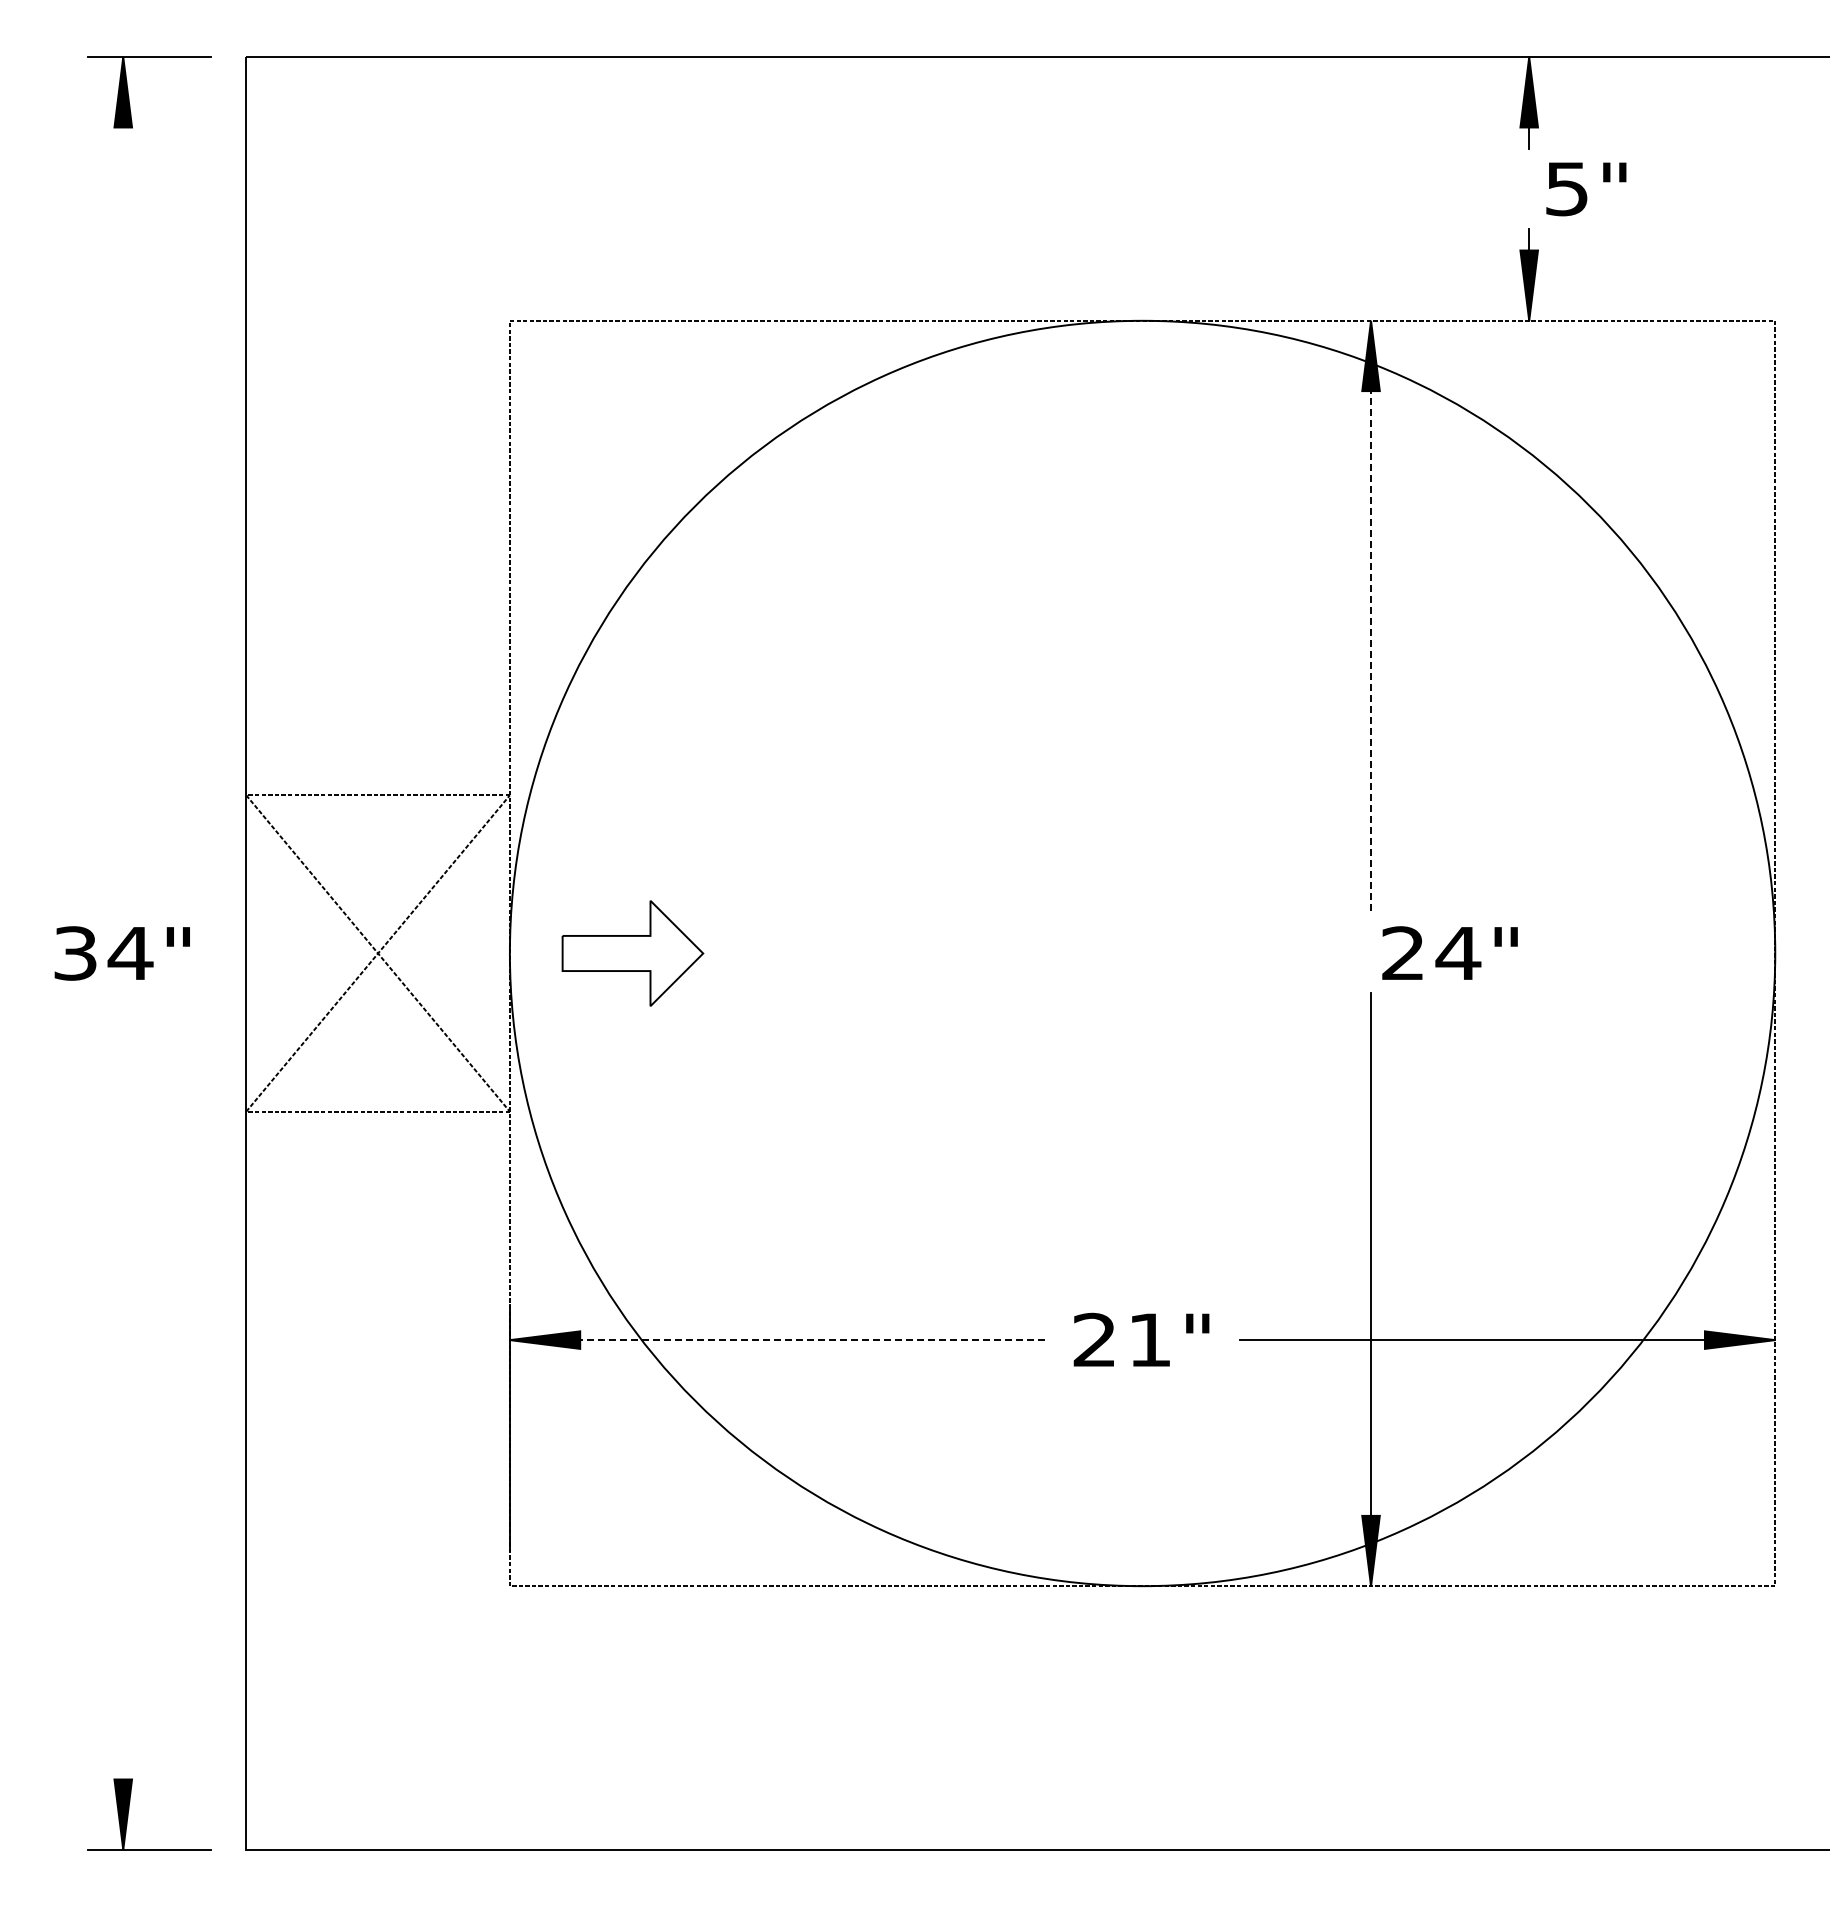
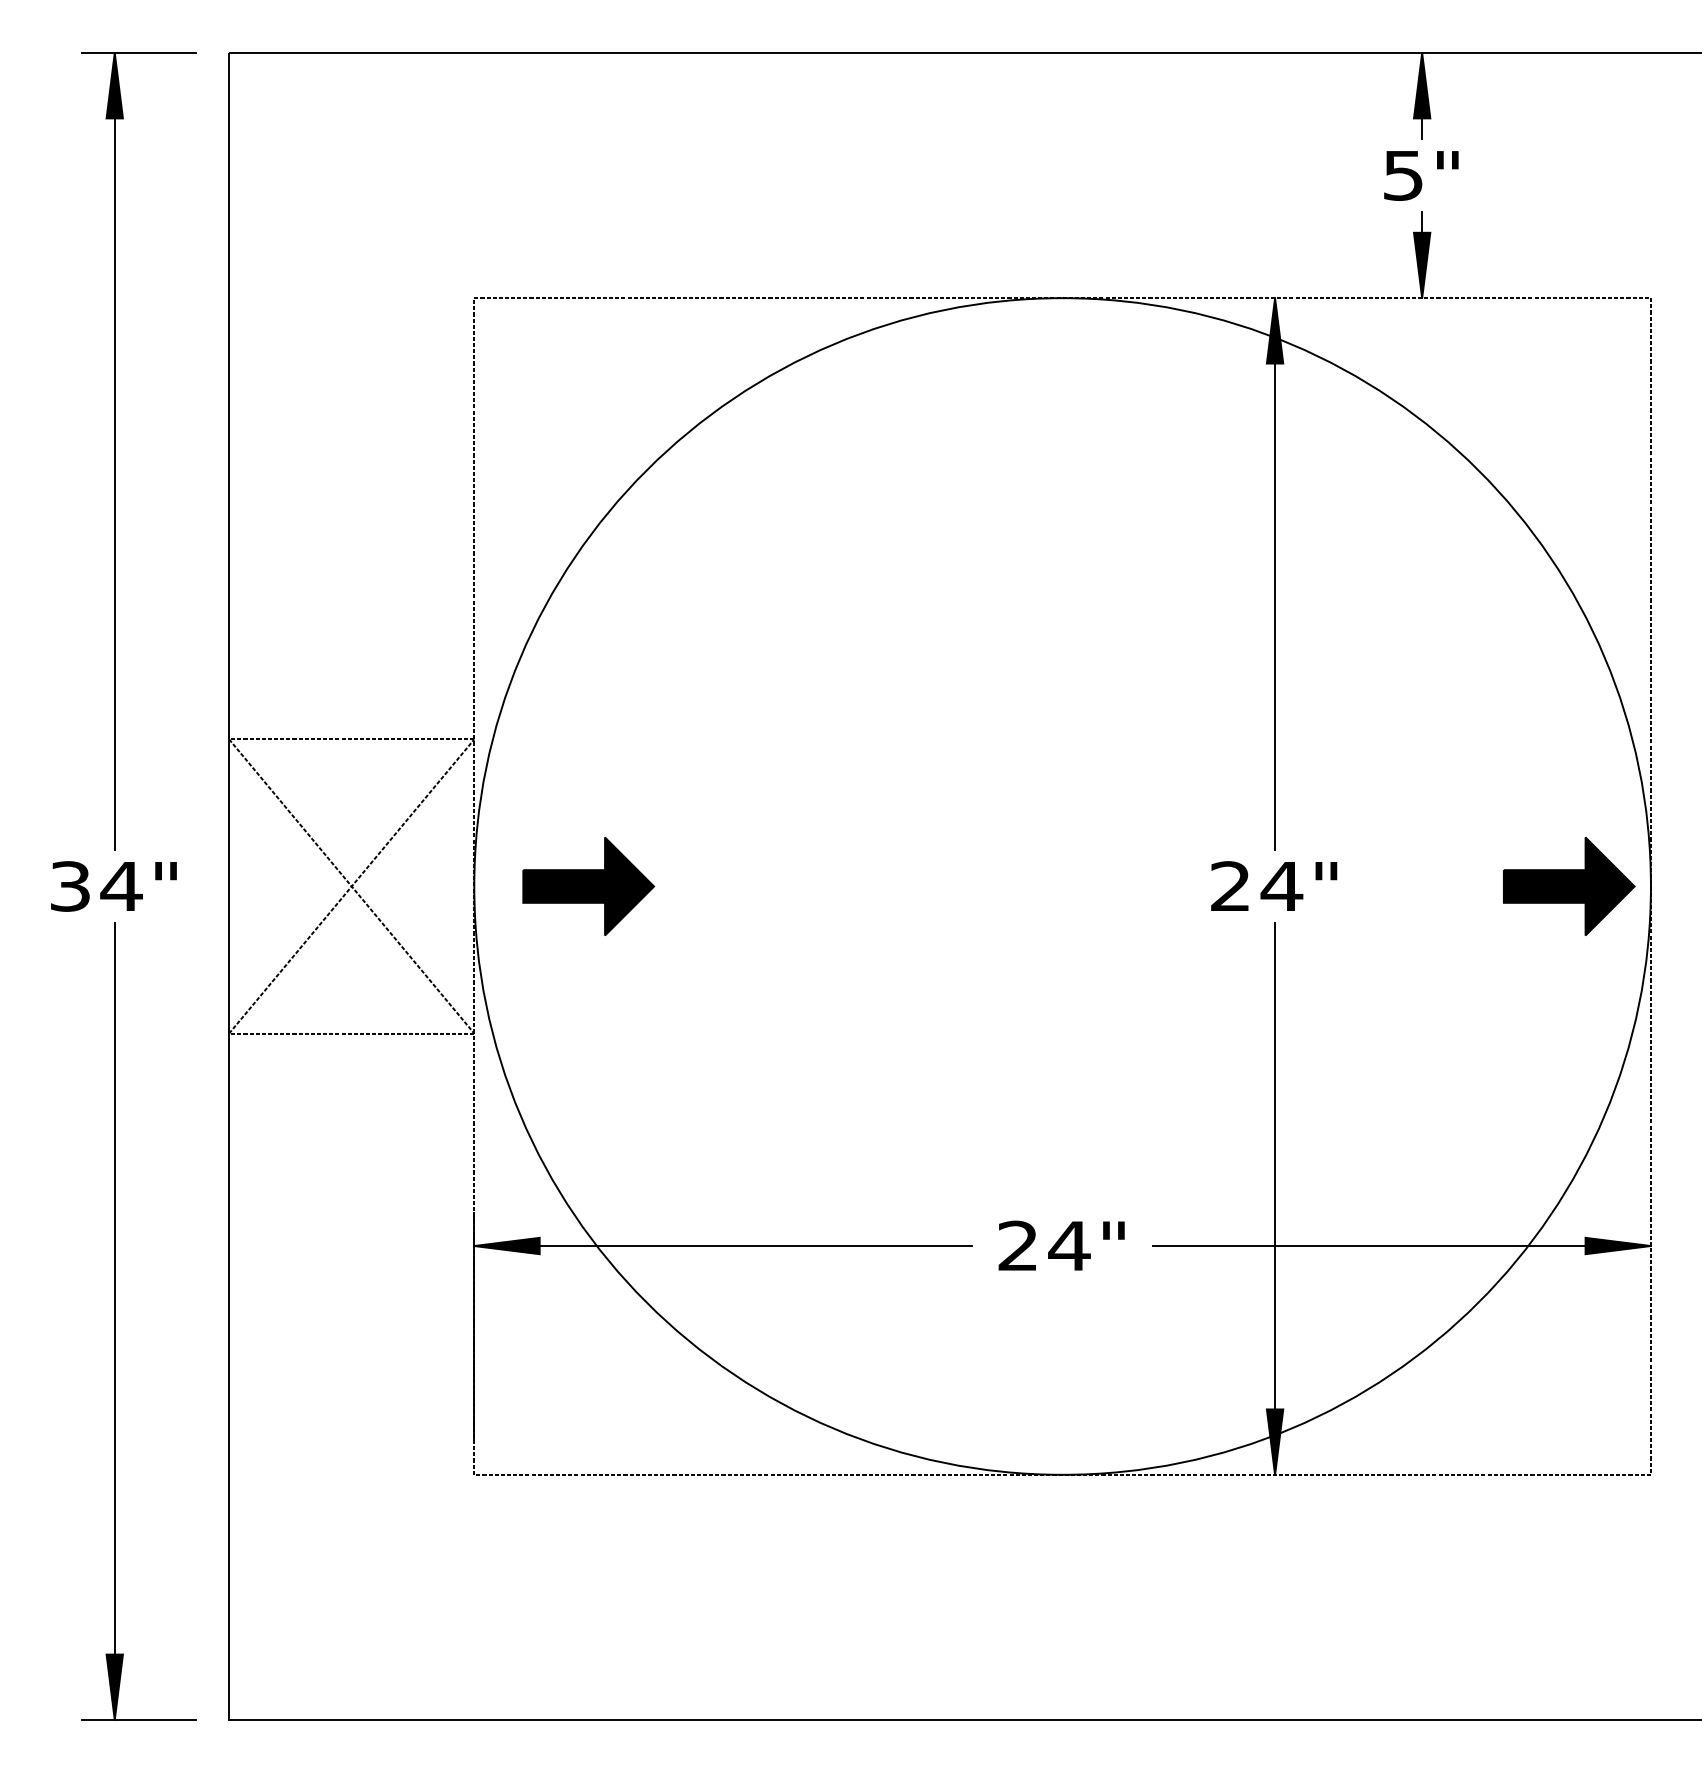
text: (1586, 189) -> (1421, 176), moved
line: (123, 485) -> (114, 451), added
line: (1371, 617) -> (1275, 574), dashed -> solid
text: (1449, 952) -> (1273, 885), moved
fill: (632, 953) -> (588, 886), added
part: (1687, 953) -> (1569, 886), added
text: (1149, 1339) -> (1069, 1245), 21" -> 24"
line: (777, 1340) -> (723, 1246), dashed -> solid
line: (123, 1421) -> (114, 1321), added

